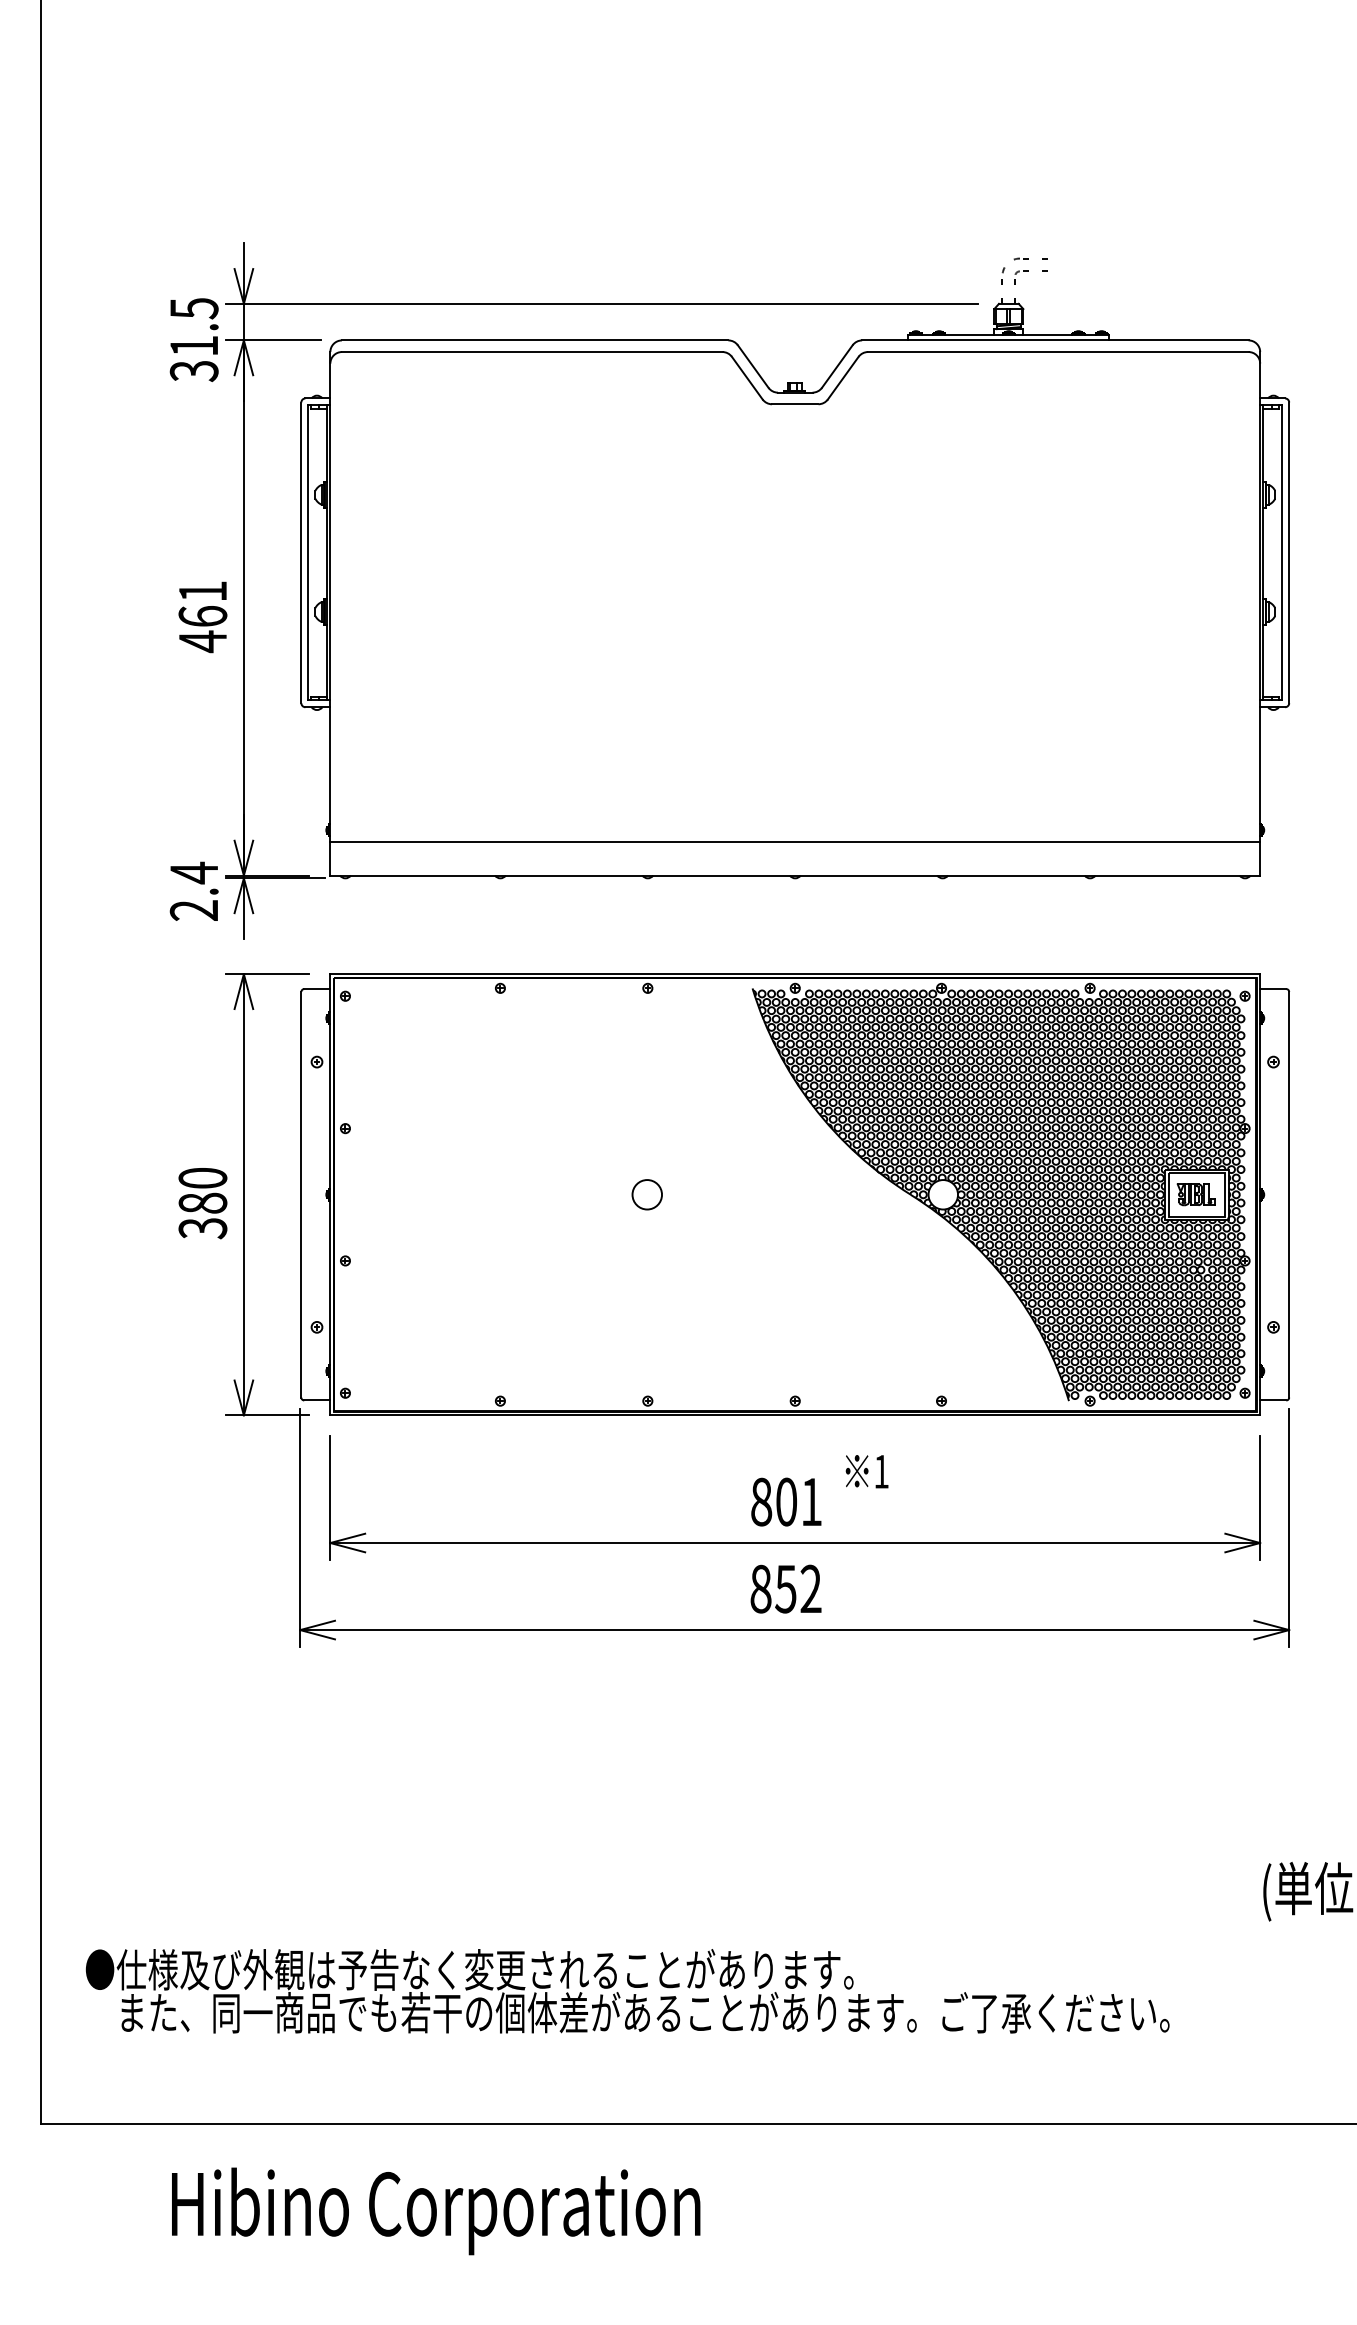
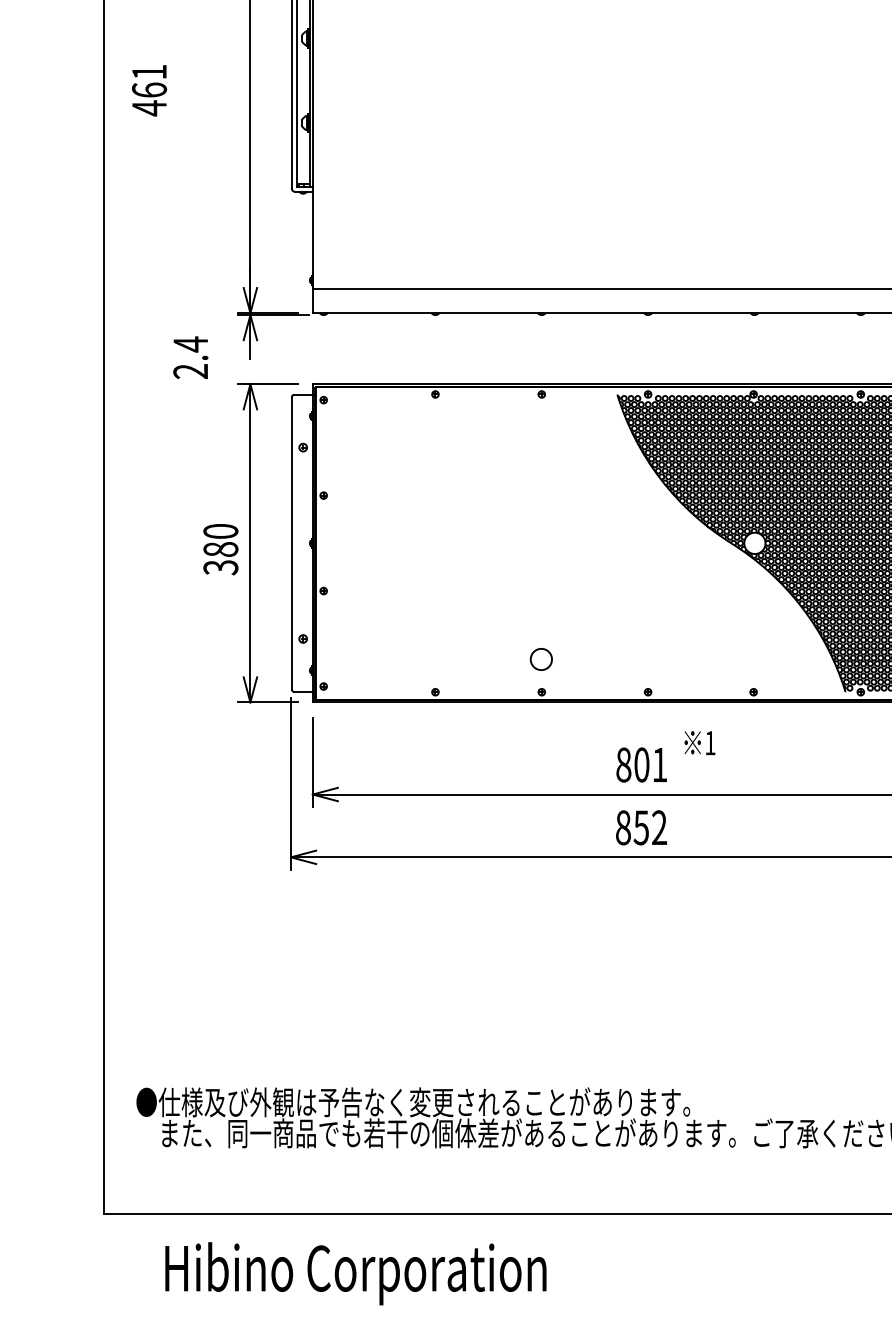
text: (202, 617) -> (149, 90), moved
text: (193, 890) -> (190, 357), moved
circle: (646, 1194) -> (540, 659), moved
text: (436, 2211) -> (356, 1273), moved

